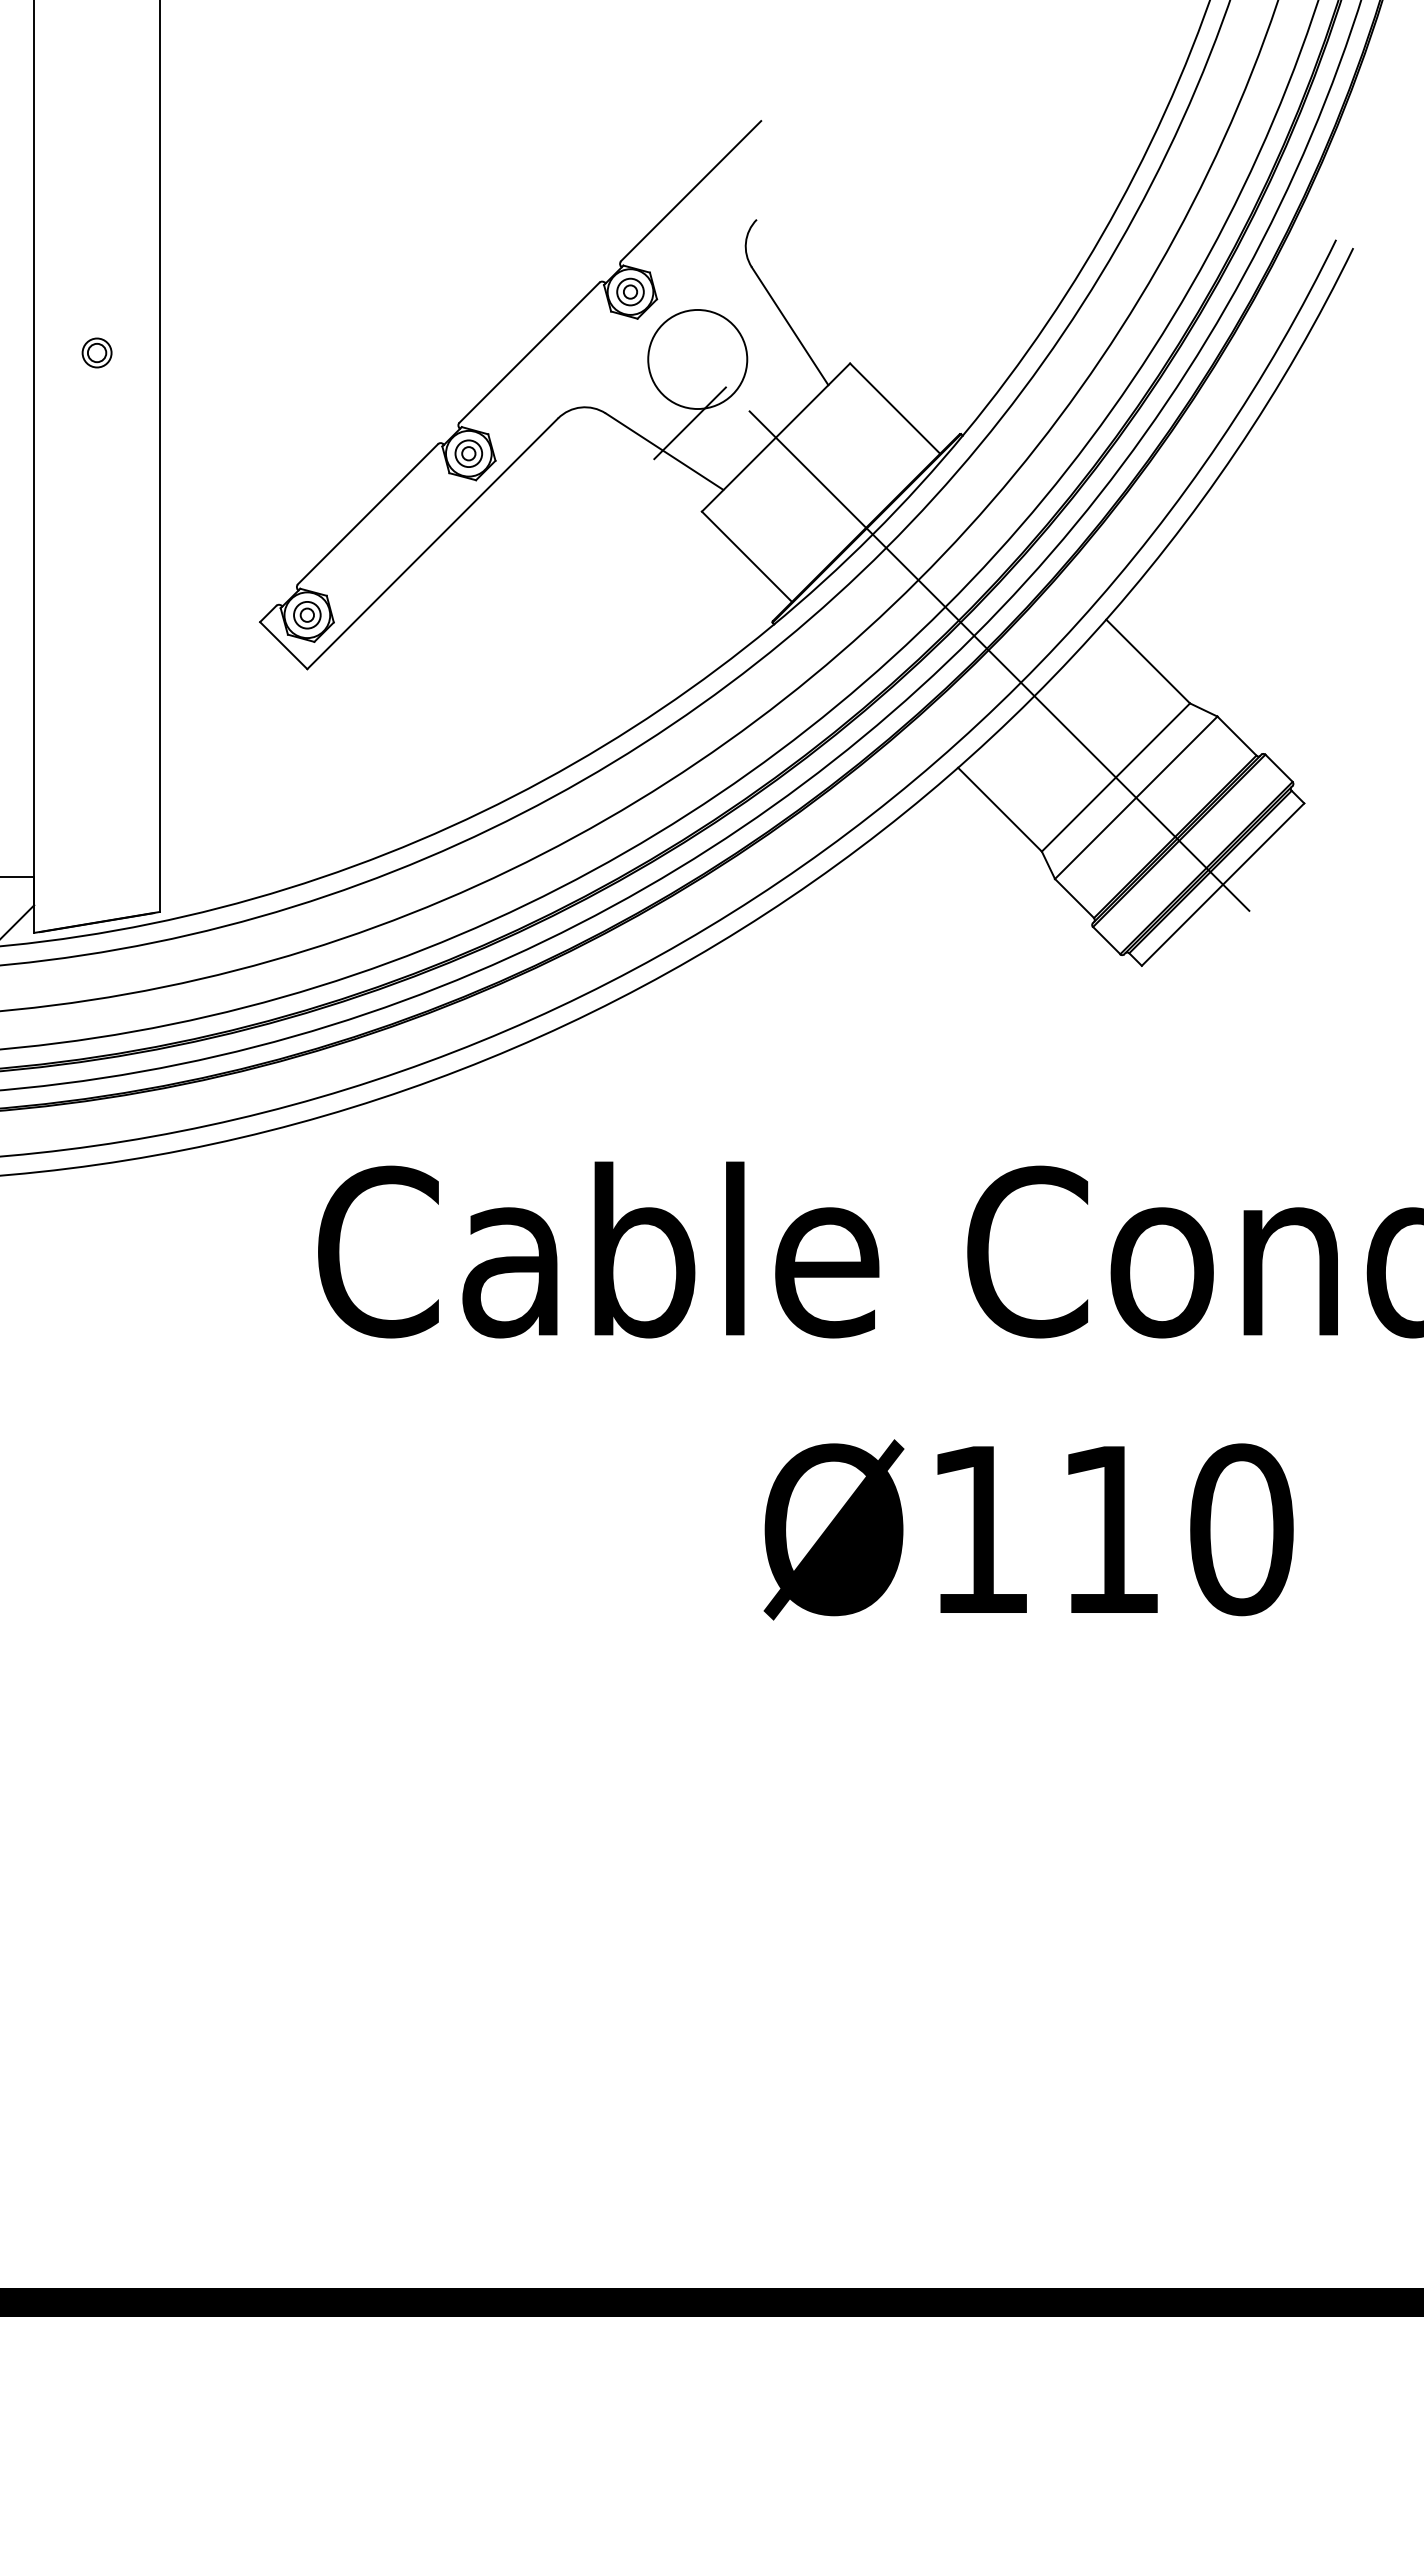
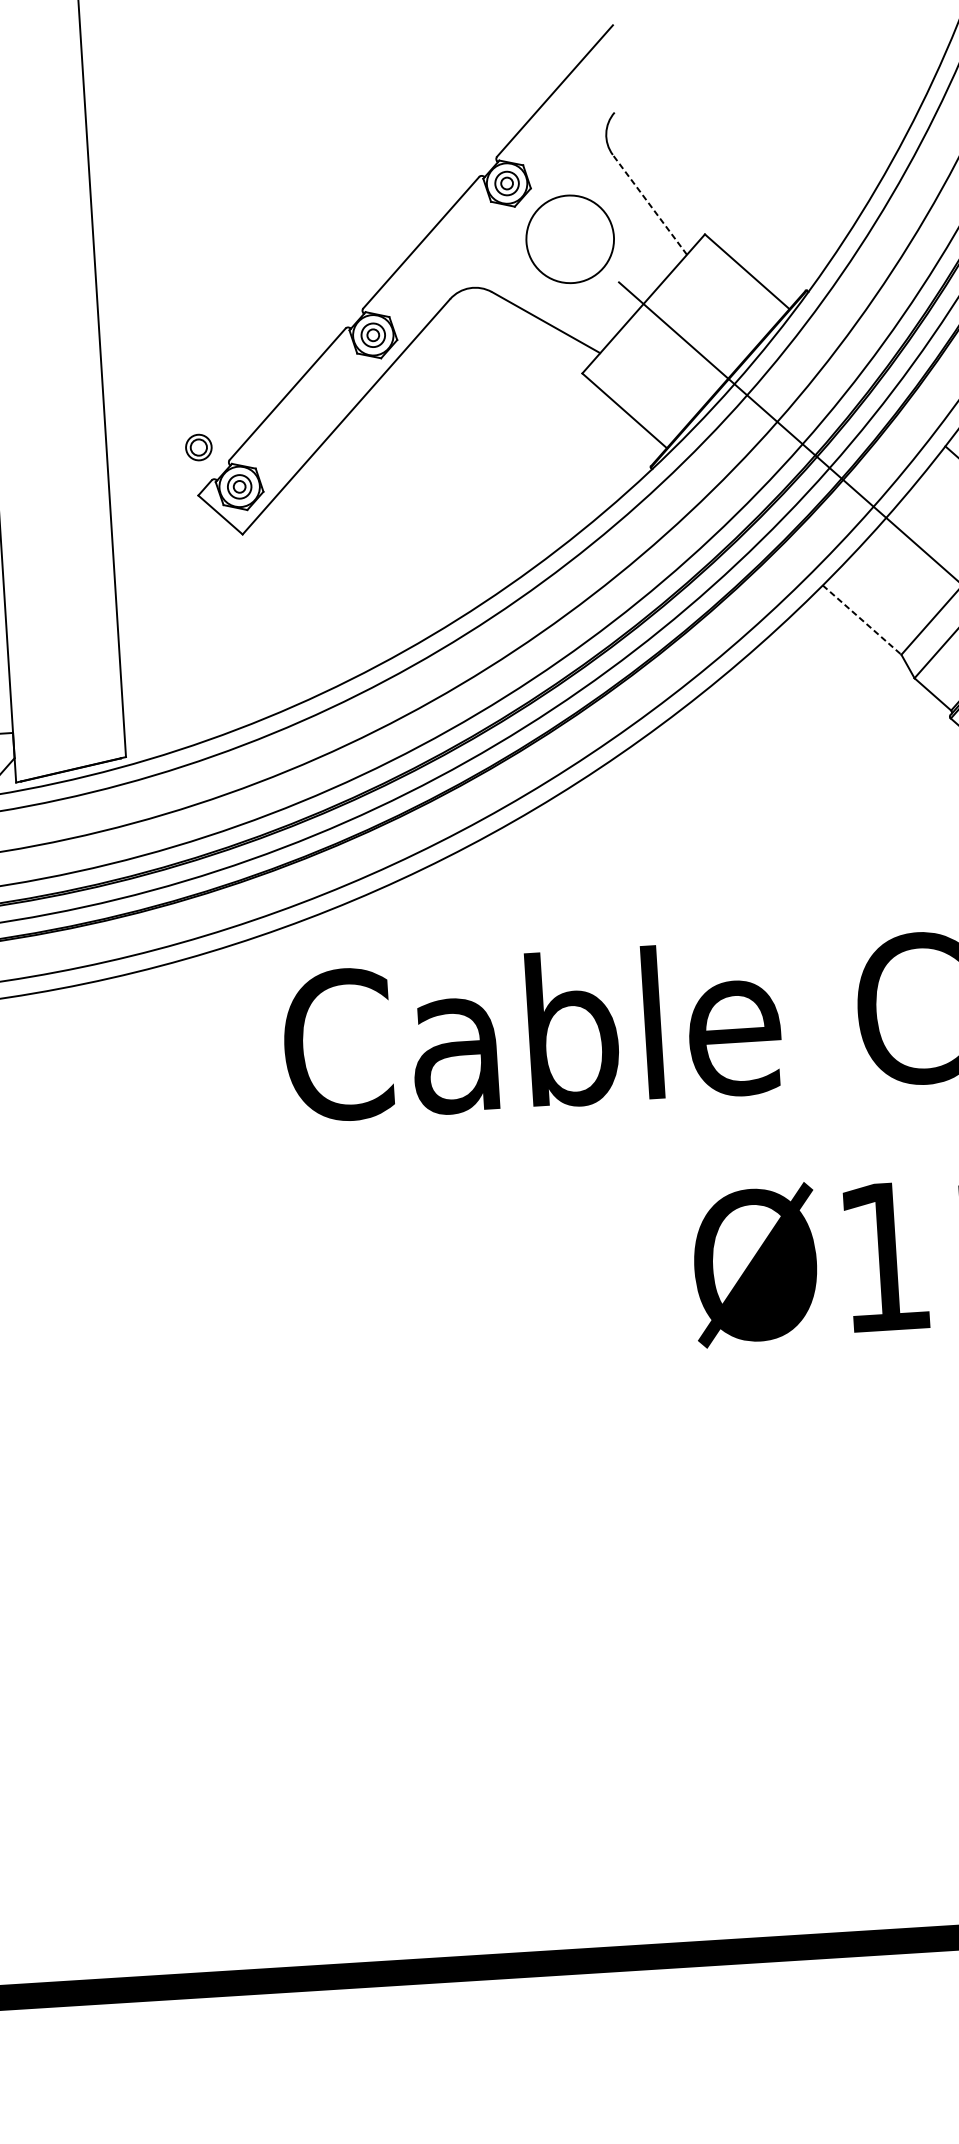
line: (789, 325) -> (649, 204), solid -> dashed
part: (96, 352) -> (198, 447), moved
line: (689, 423) -> (566, 296), removed
line: (1000, 810) -> (862, 620), solid -> dashed

